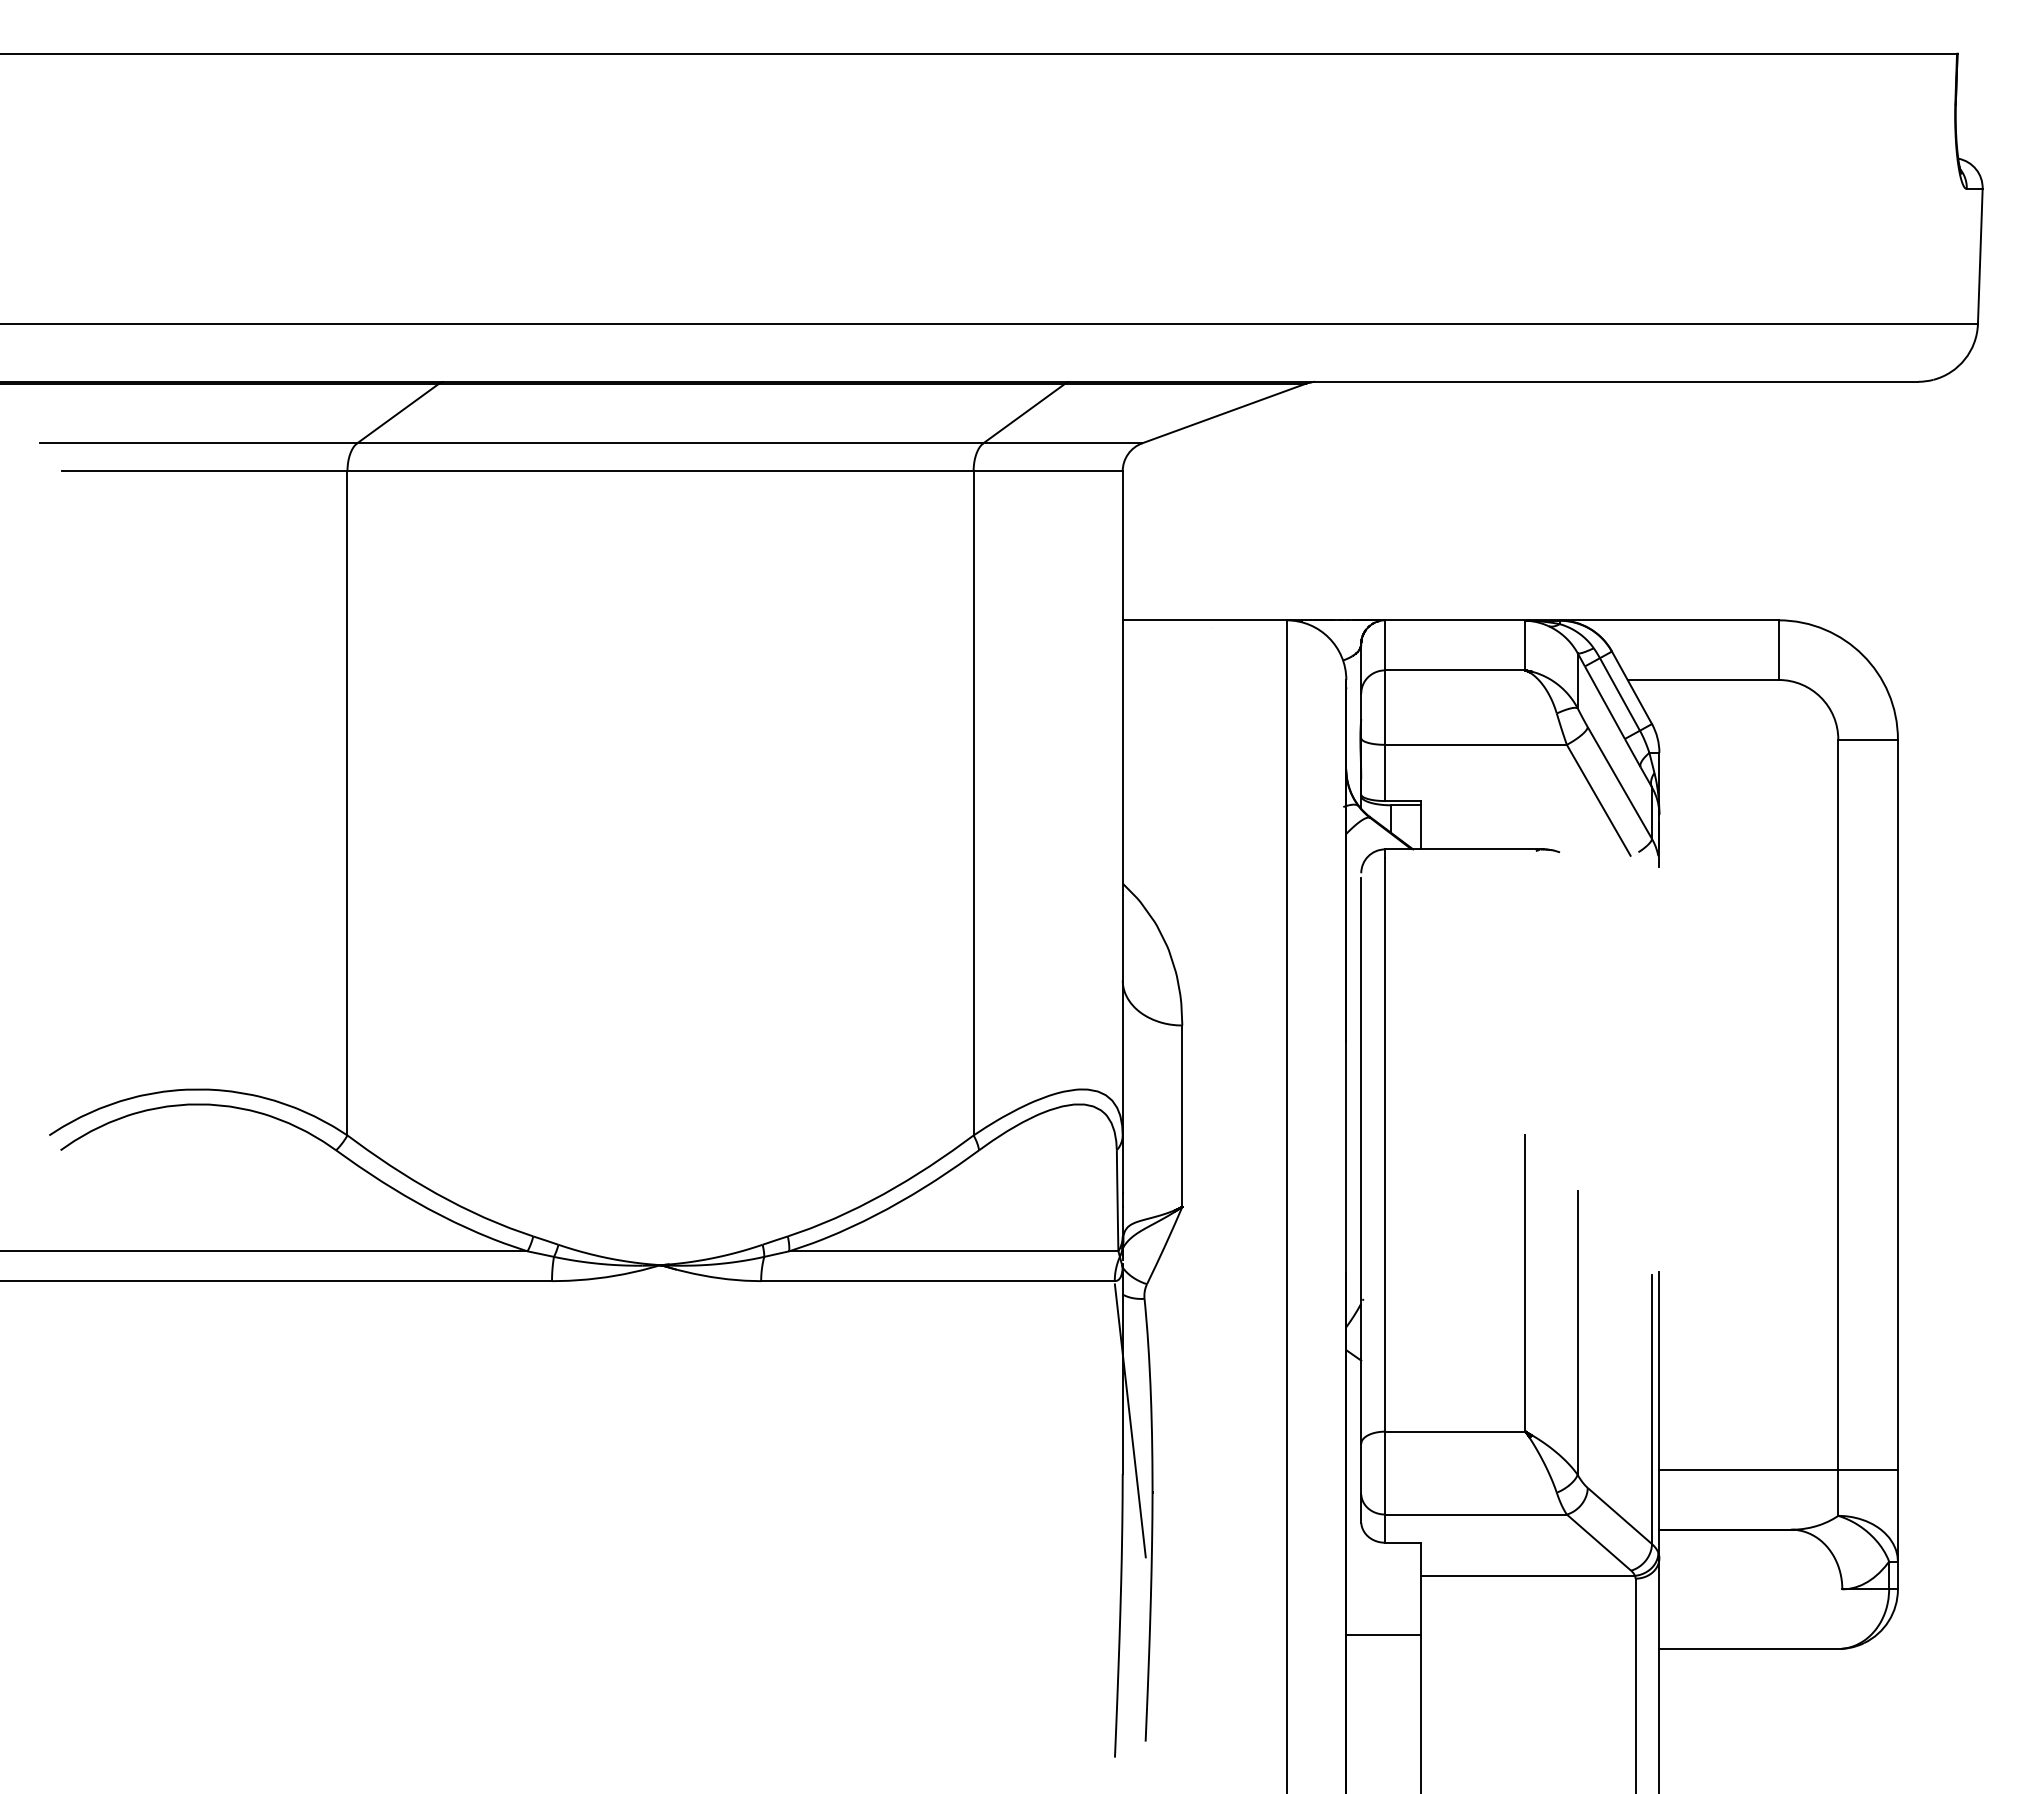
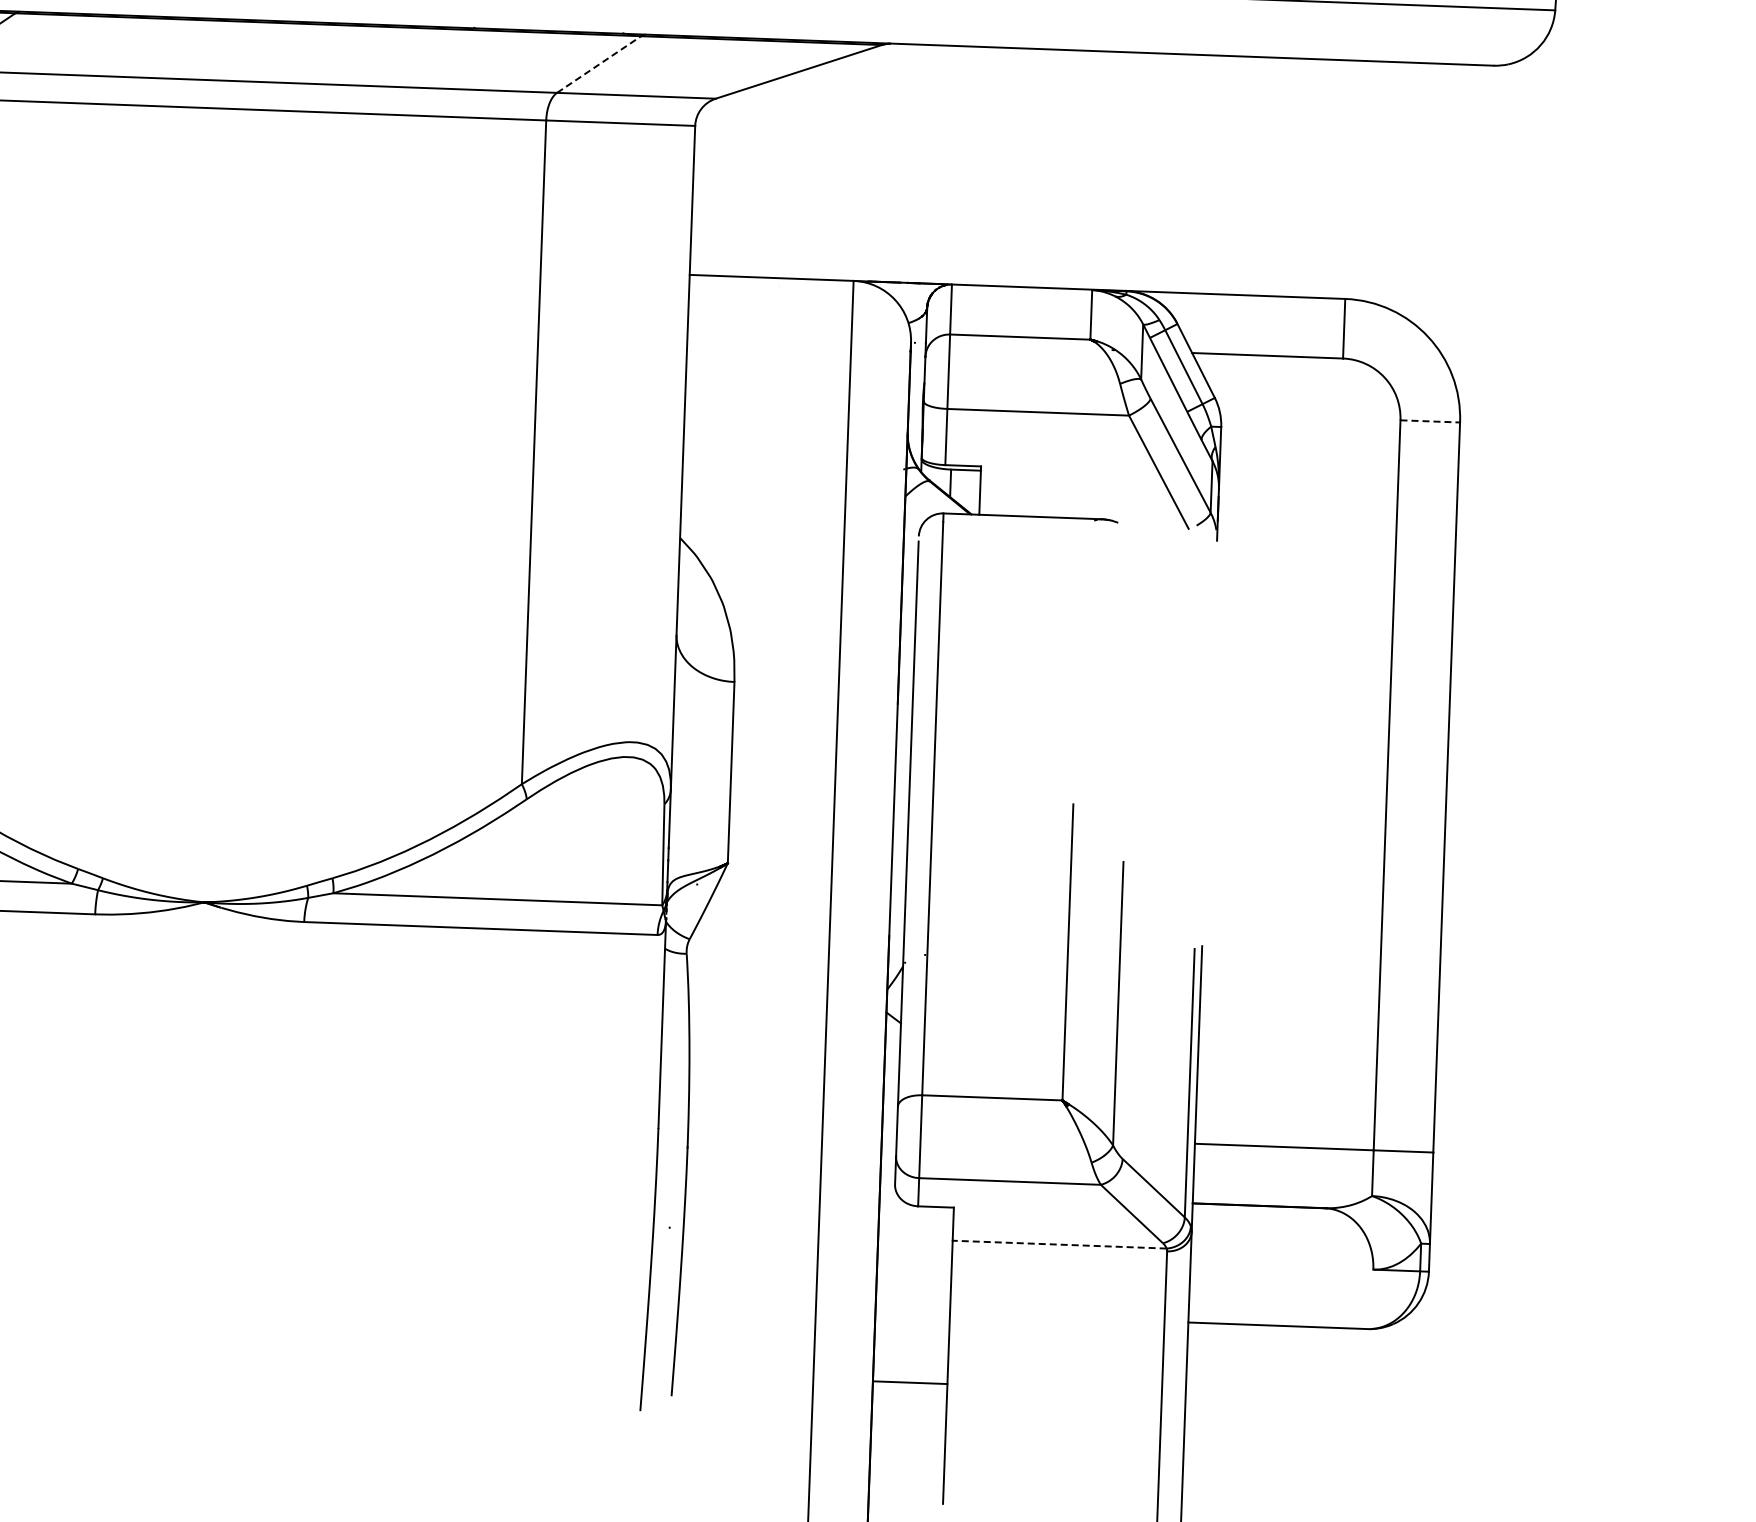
line: (1024, 413) -> (599, 64), solid -> dashed
line: (1868, 739) -> (1430, 421), solid -> dashed
line: (1129, 1420) -> (667, 1074), removed
line: (1527, 1575) -> (1059, 1244), solid -> dashed
line: (1383, 1635) -> (910, 1382), moved

